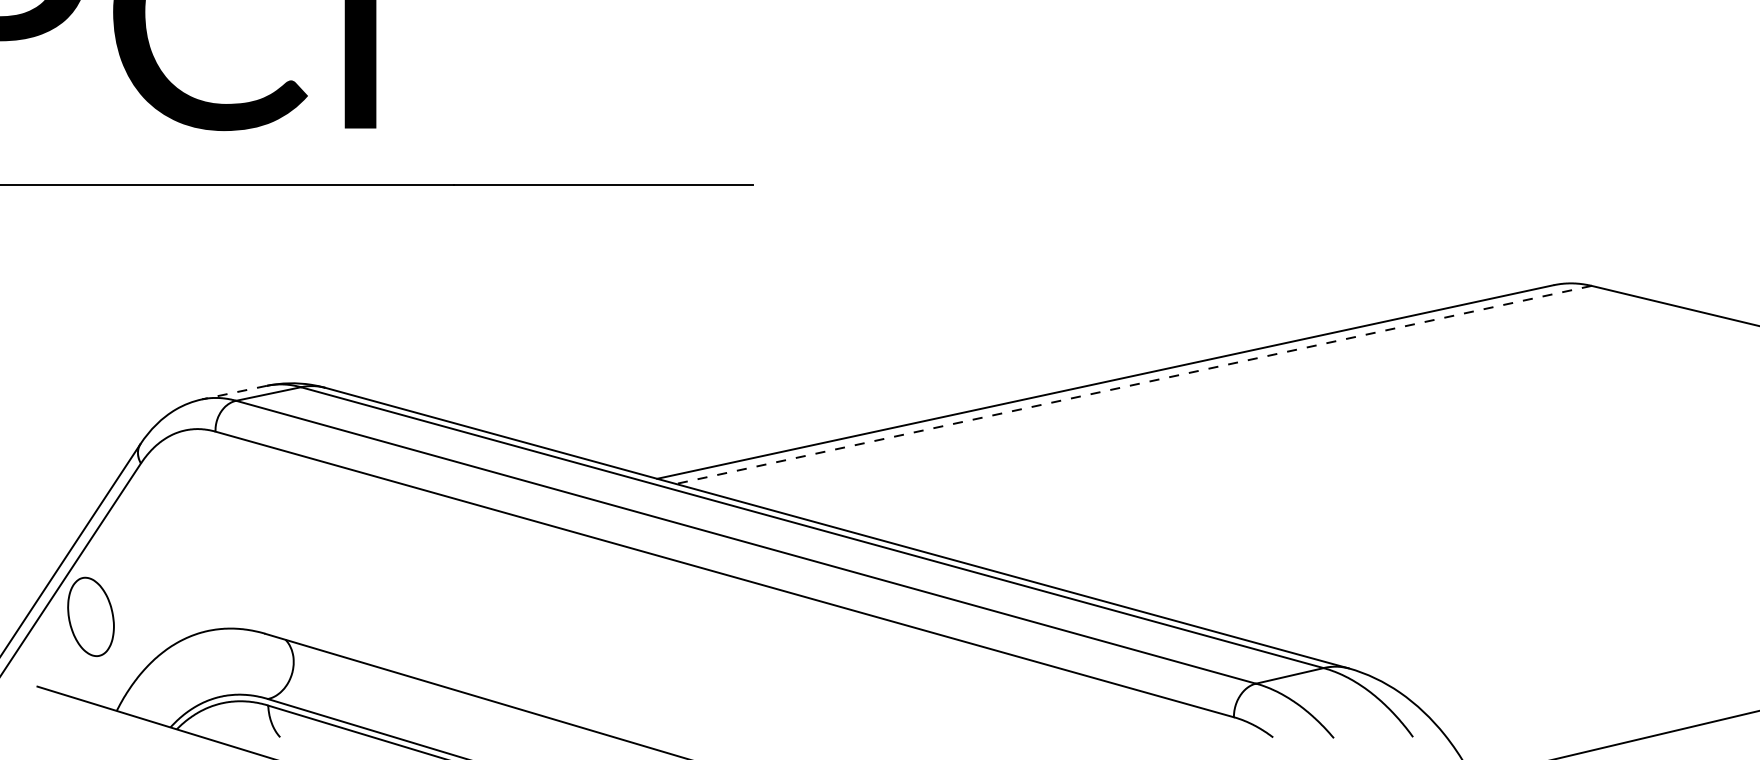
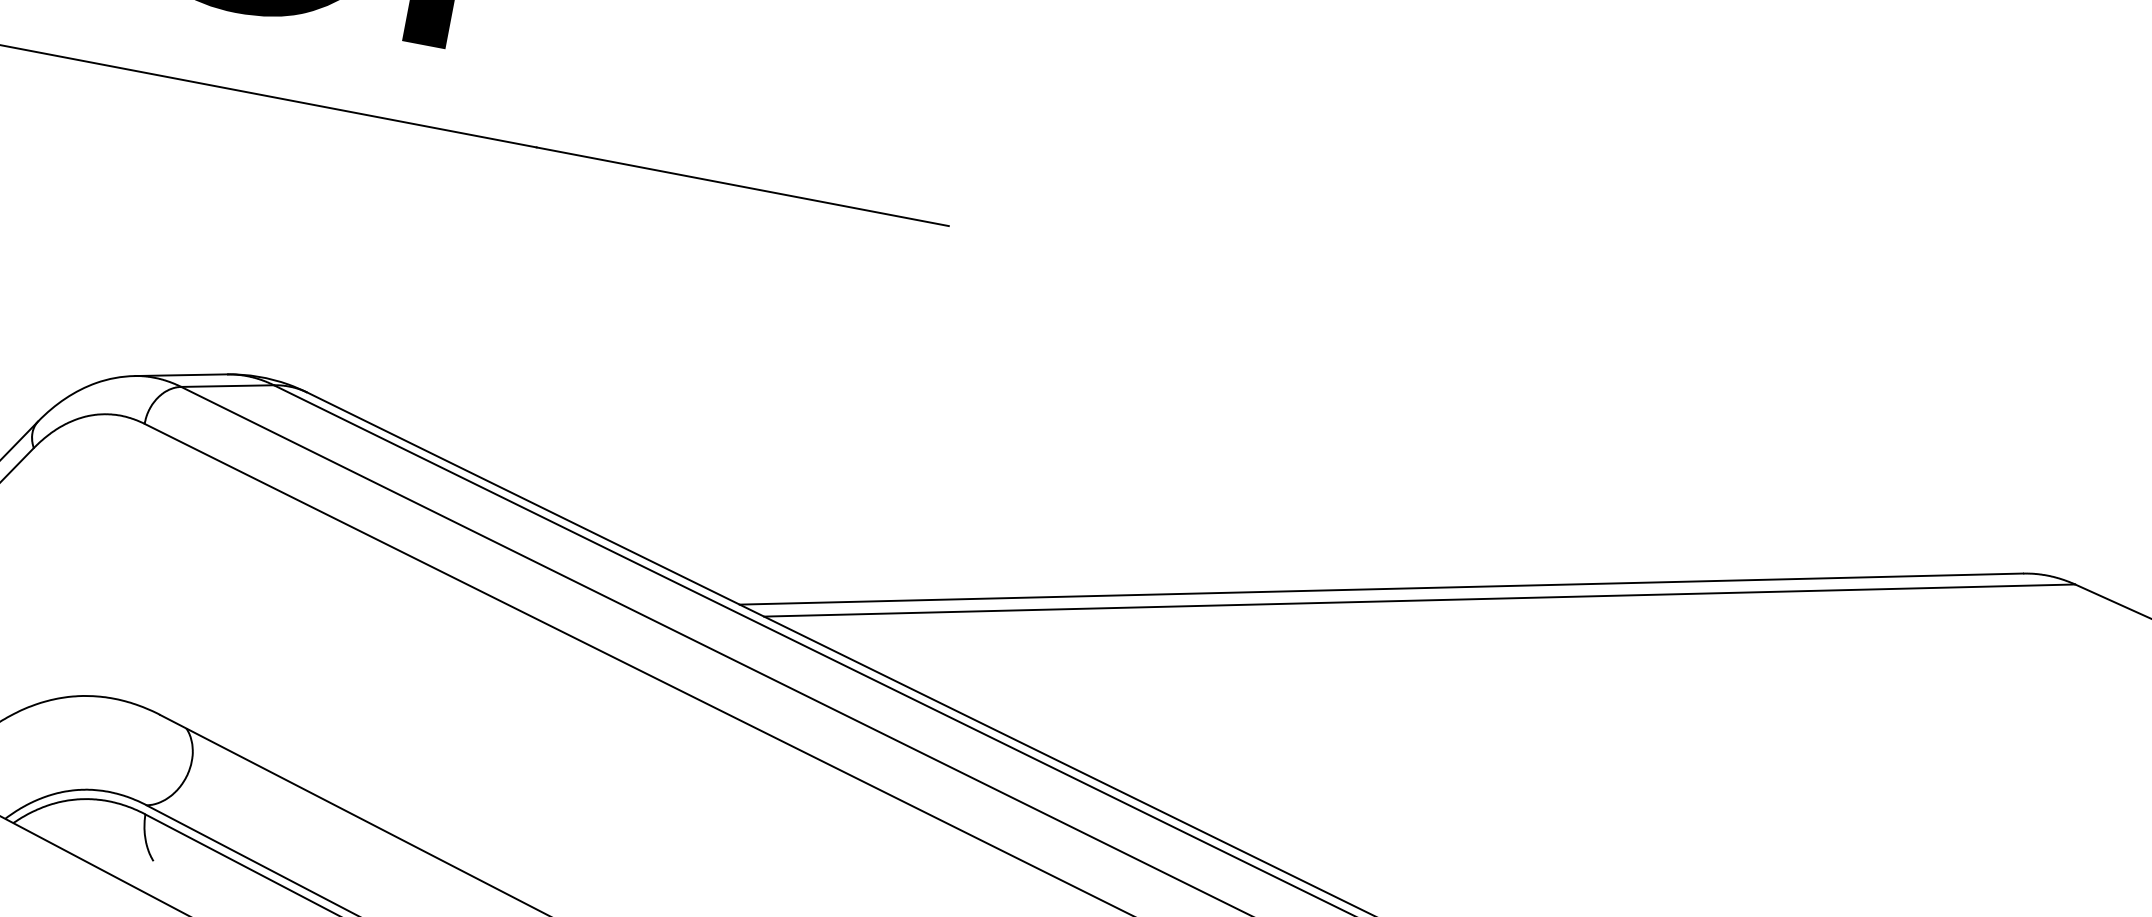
line: (1133, 385) -> (1419, 601), dashed -> solid
line: (234, 392) -> (181, 375), dashed -> solid

